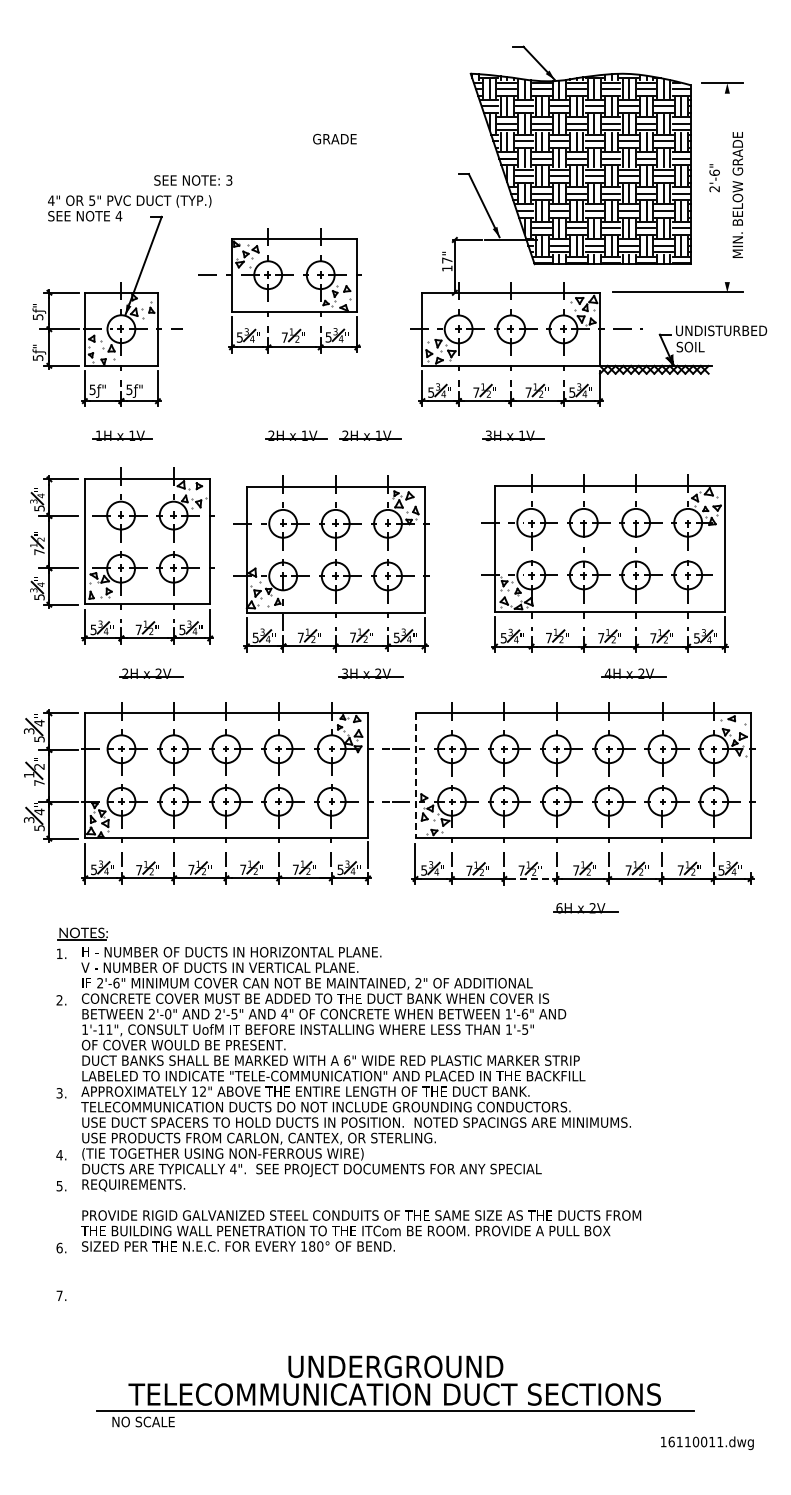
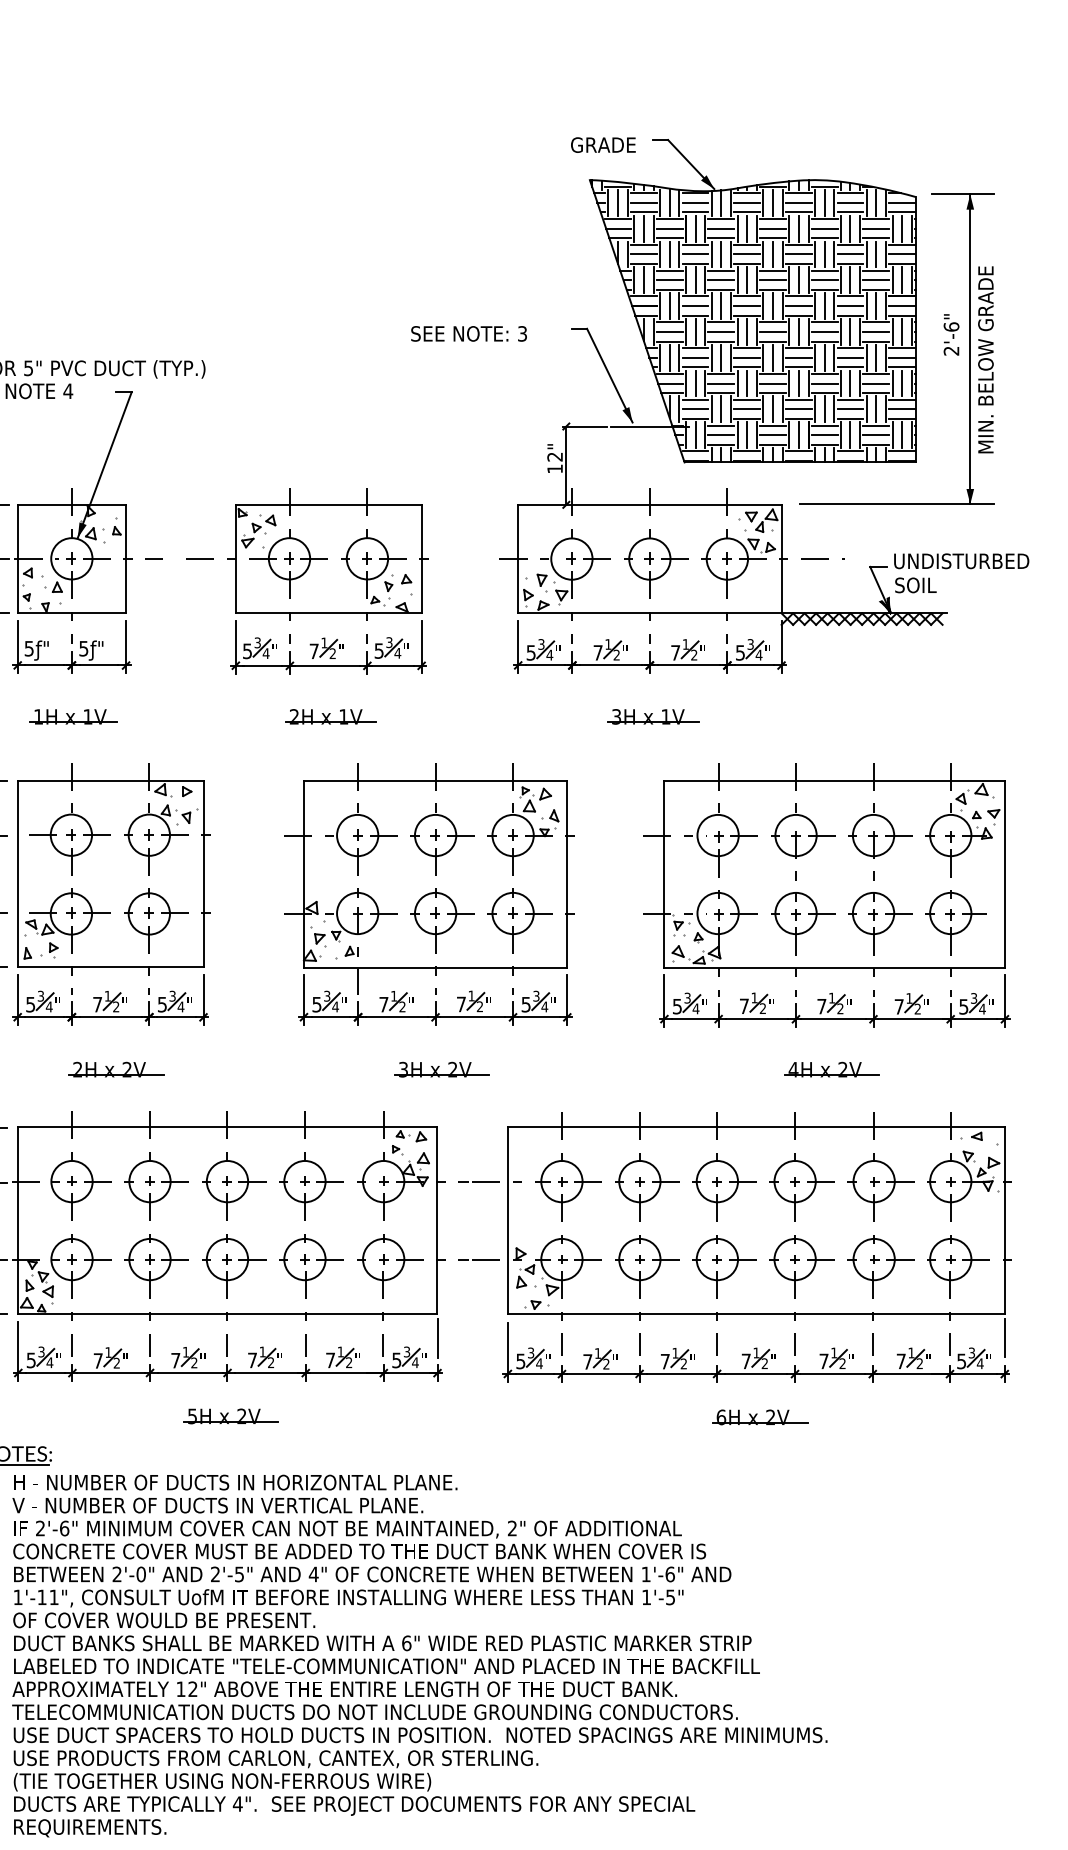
text: (334, 138) -> (602, 144), moved
text: (193, 180) -> (469, 333), moved
line: (727, 187) -> (970, 348), added
text: (447, 260) -> (555, 456), 17" -> 12"
part: (279, 290) -> (306, 581), moved
part: (370, 435) -> (441, 716), removed
part: (331, 563) -> (429, 894), moved
part: (604, 563) -> (826, 895), moved
line: (415, 775) -> (507, 1220), dashed -> solid
line: (750, 854) -> (1004, 1337), added
line: (531, 879) -> (679, 1374), dashed -> solid
part: (228, 907) -> (230, 1416), added

